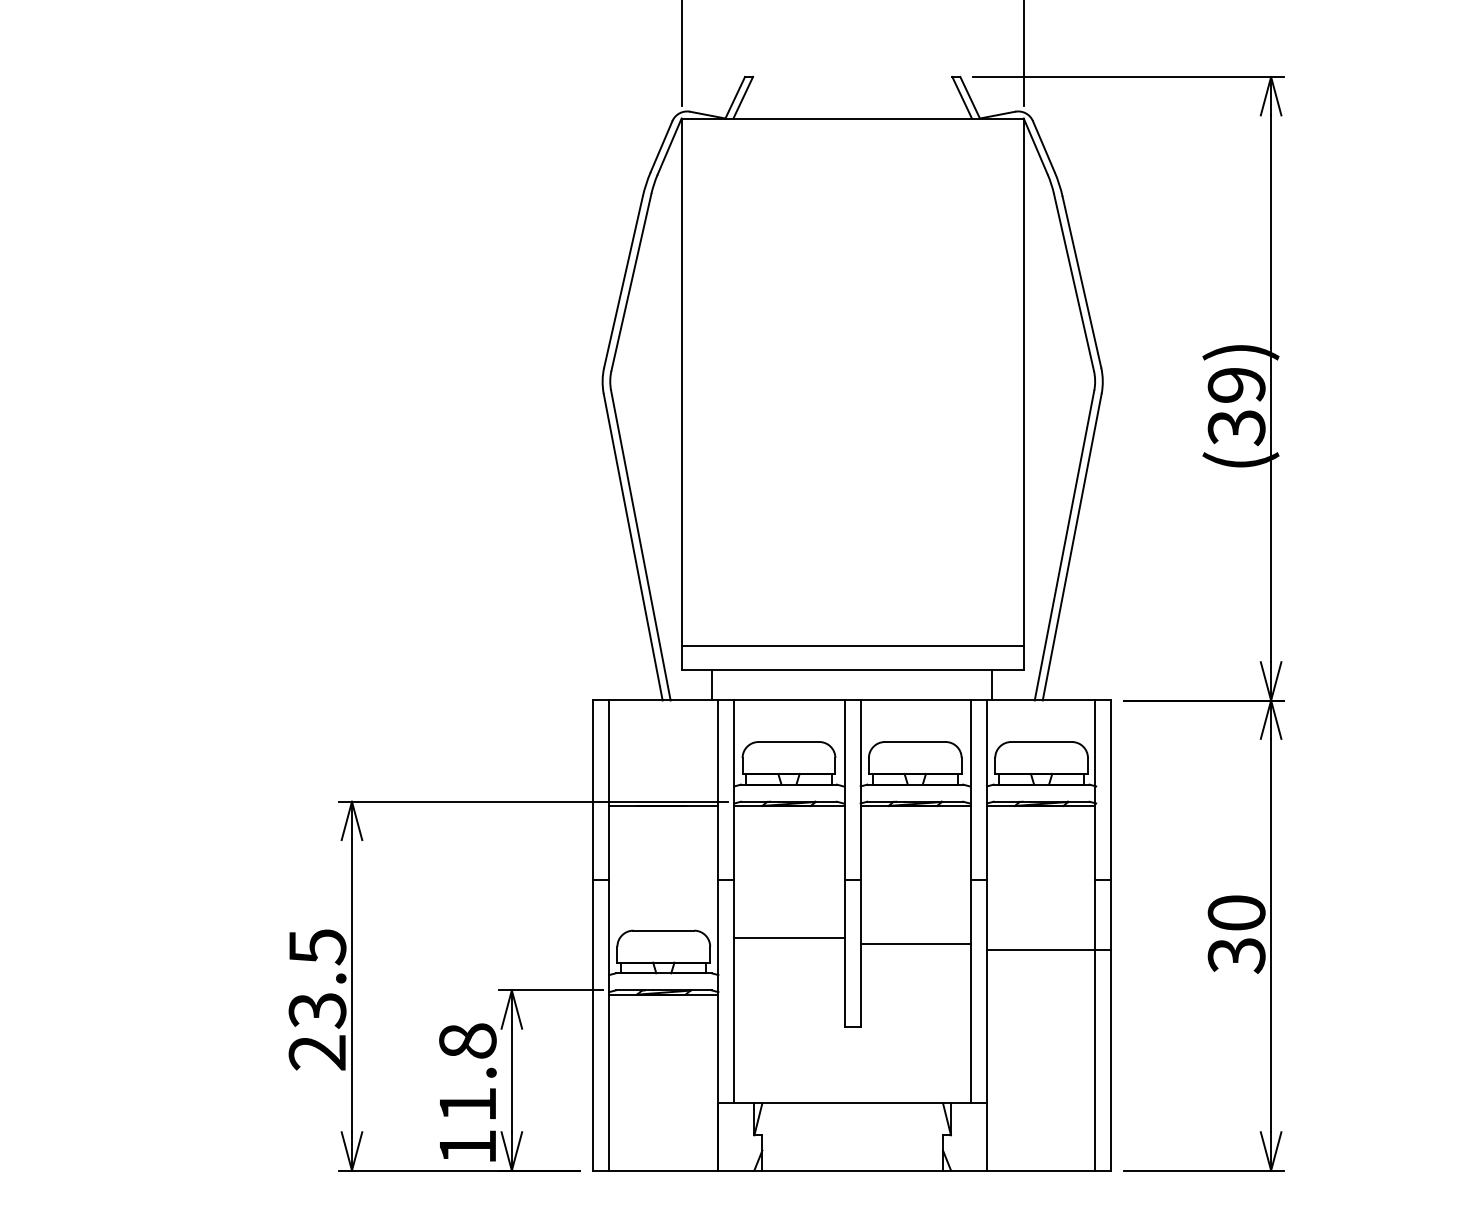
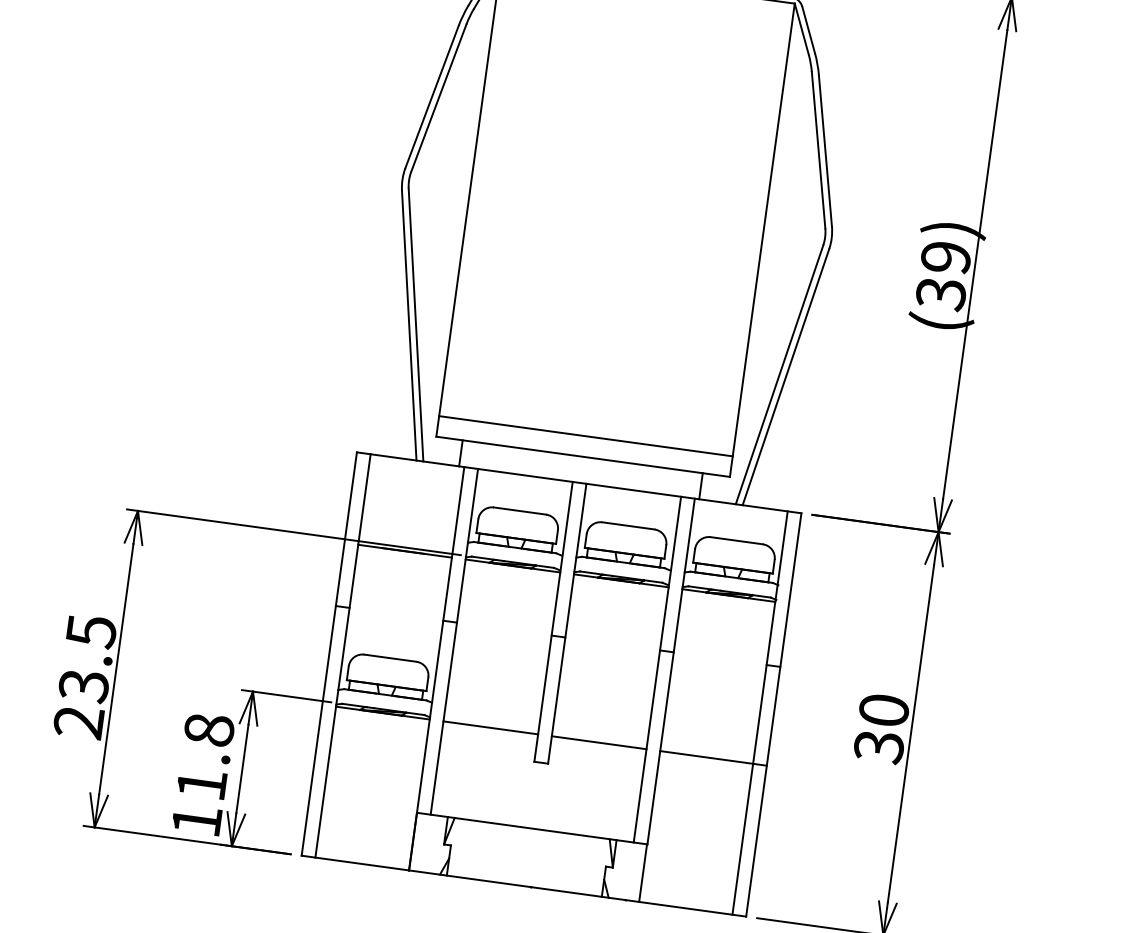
line: (789, 937) -> (490, 727), moved
line: (915, 943) -> (598, 742), moved
line: (1049, 949) -> (713, 758), moved

